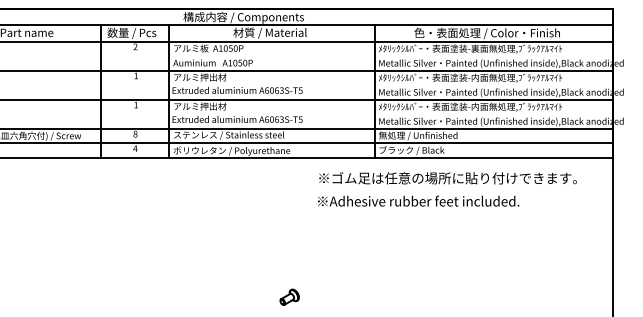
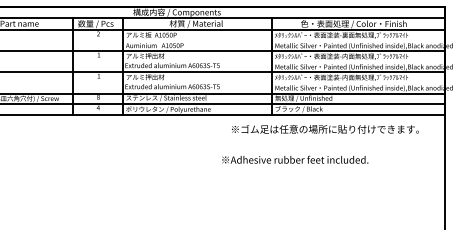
text: (418, 200) -> (295, 159), moved
part: (289, 296) -> (210, 215), removed

